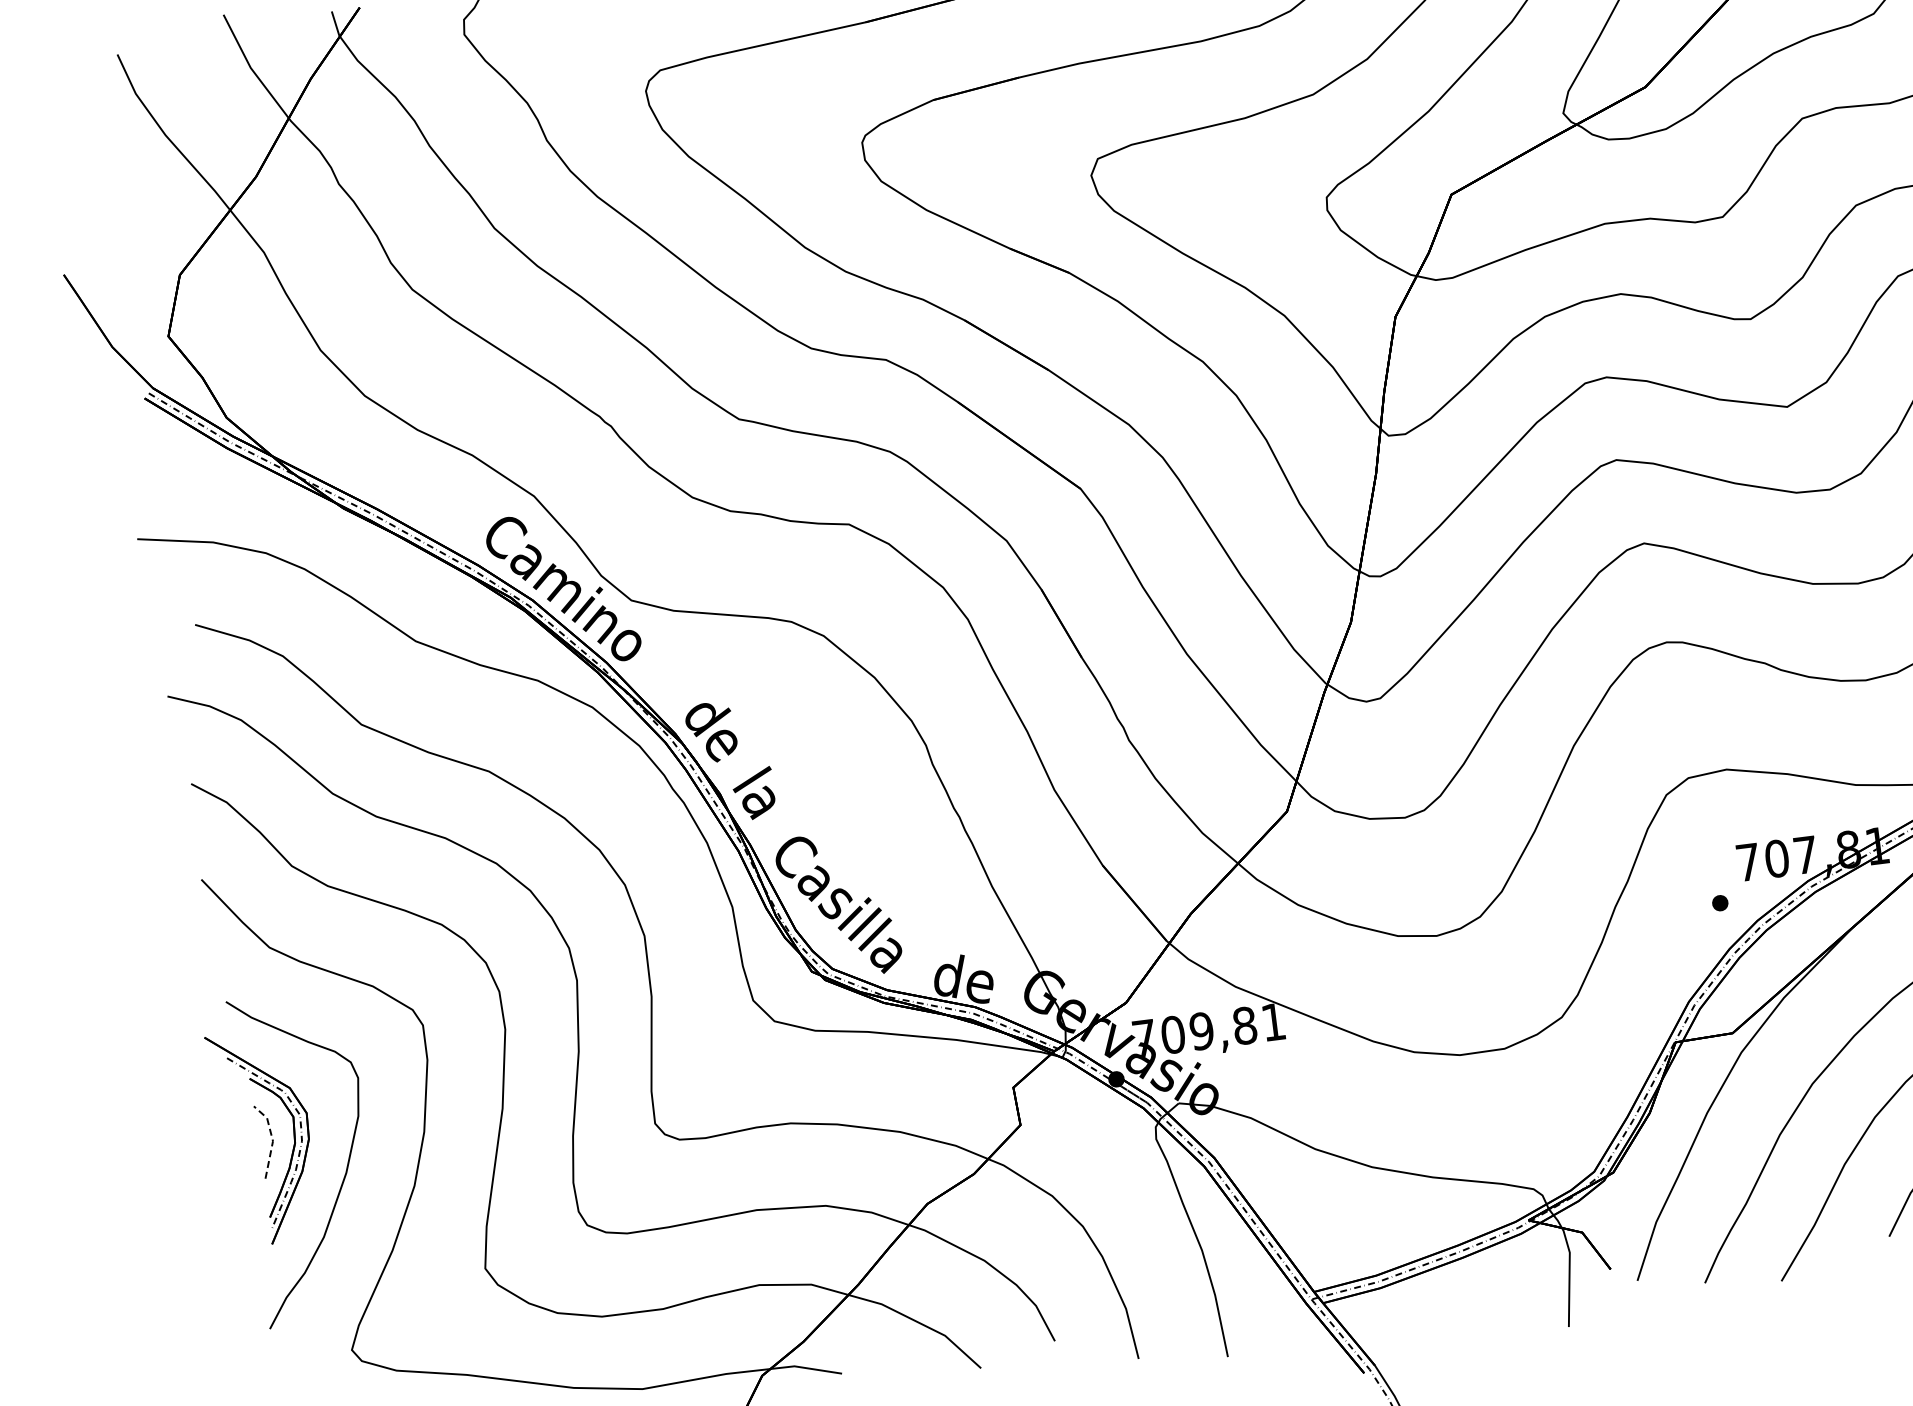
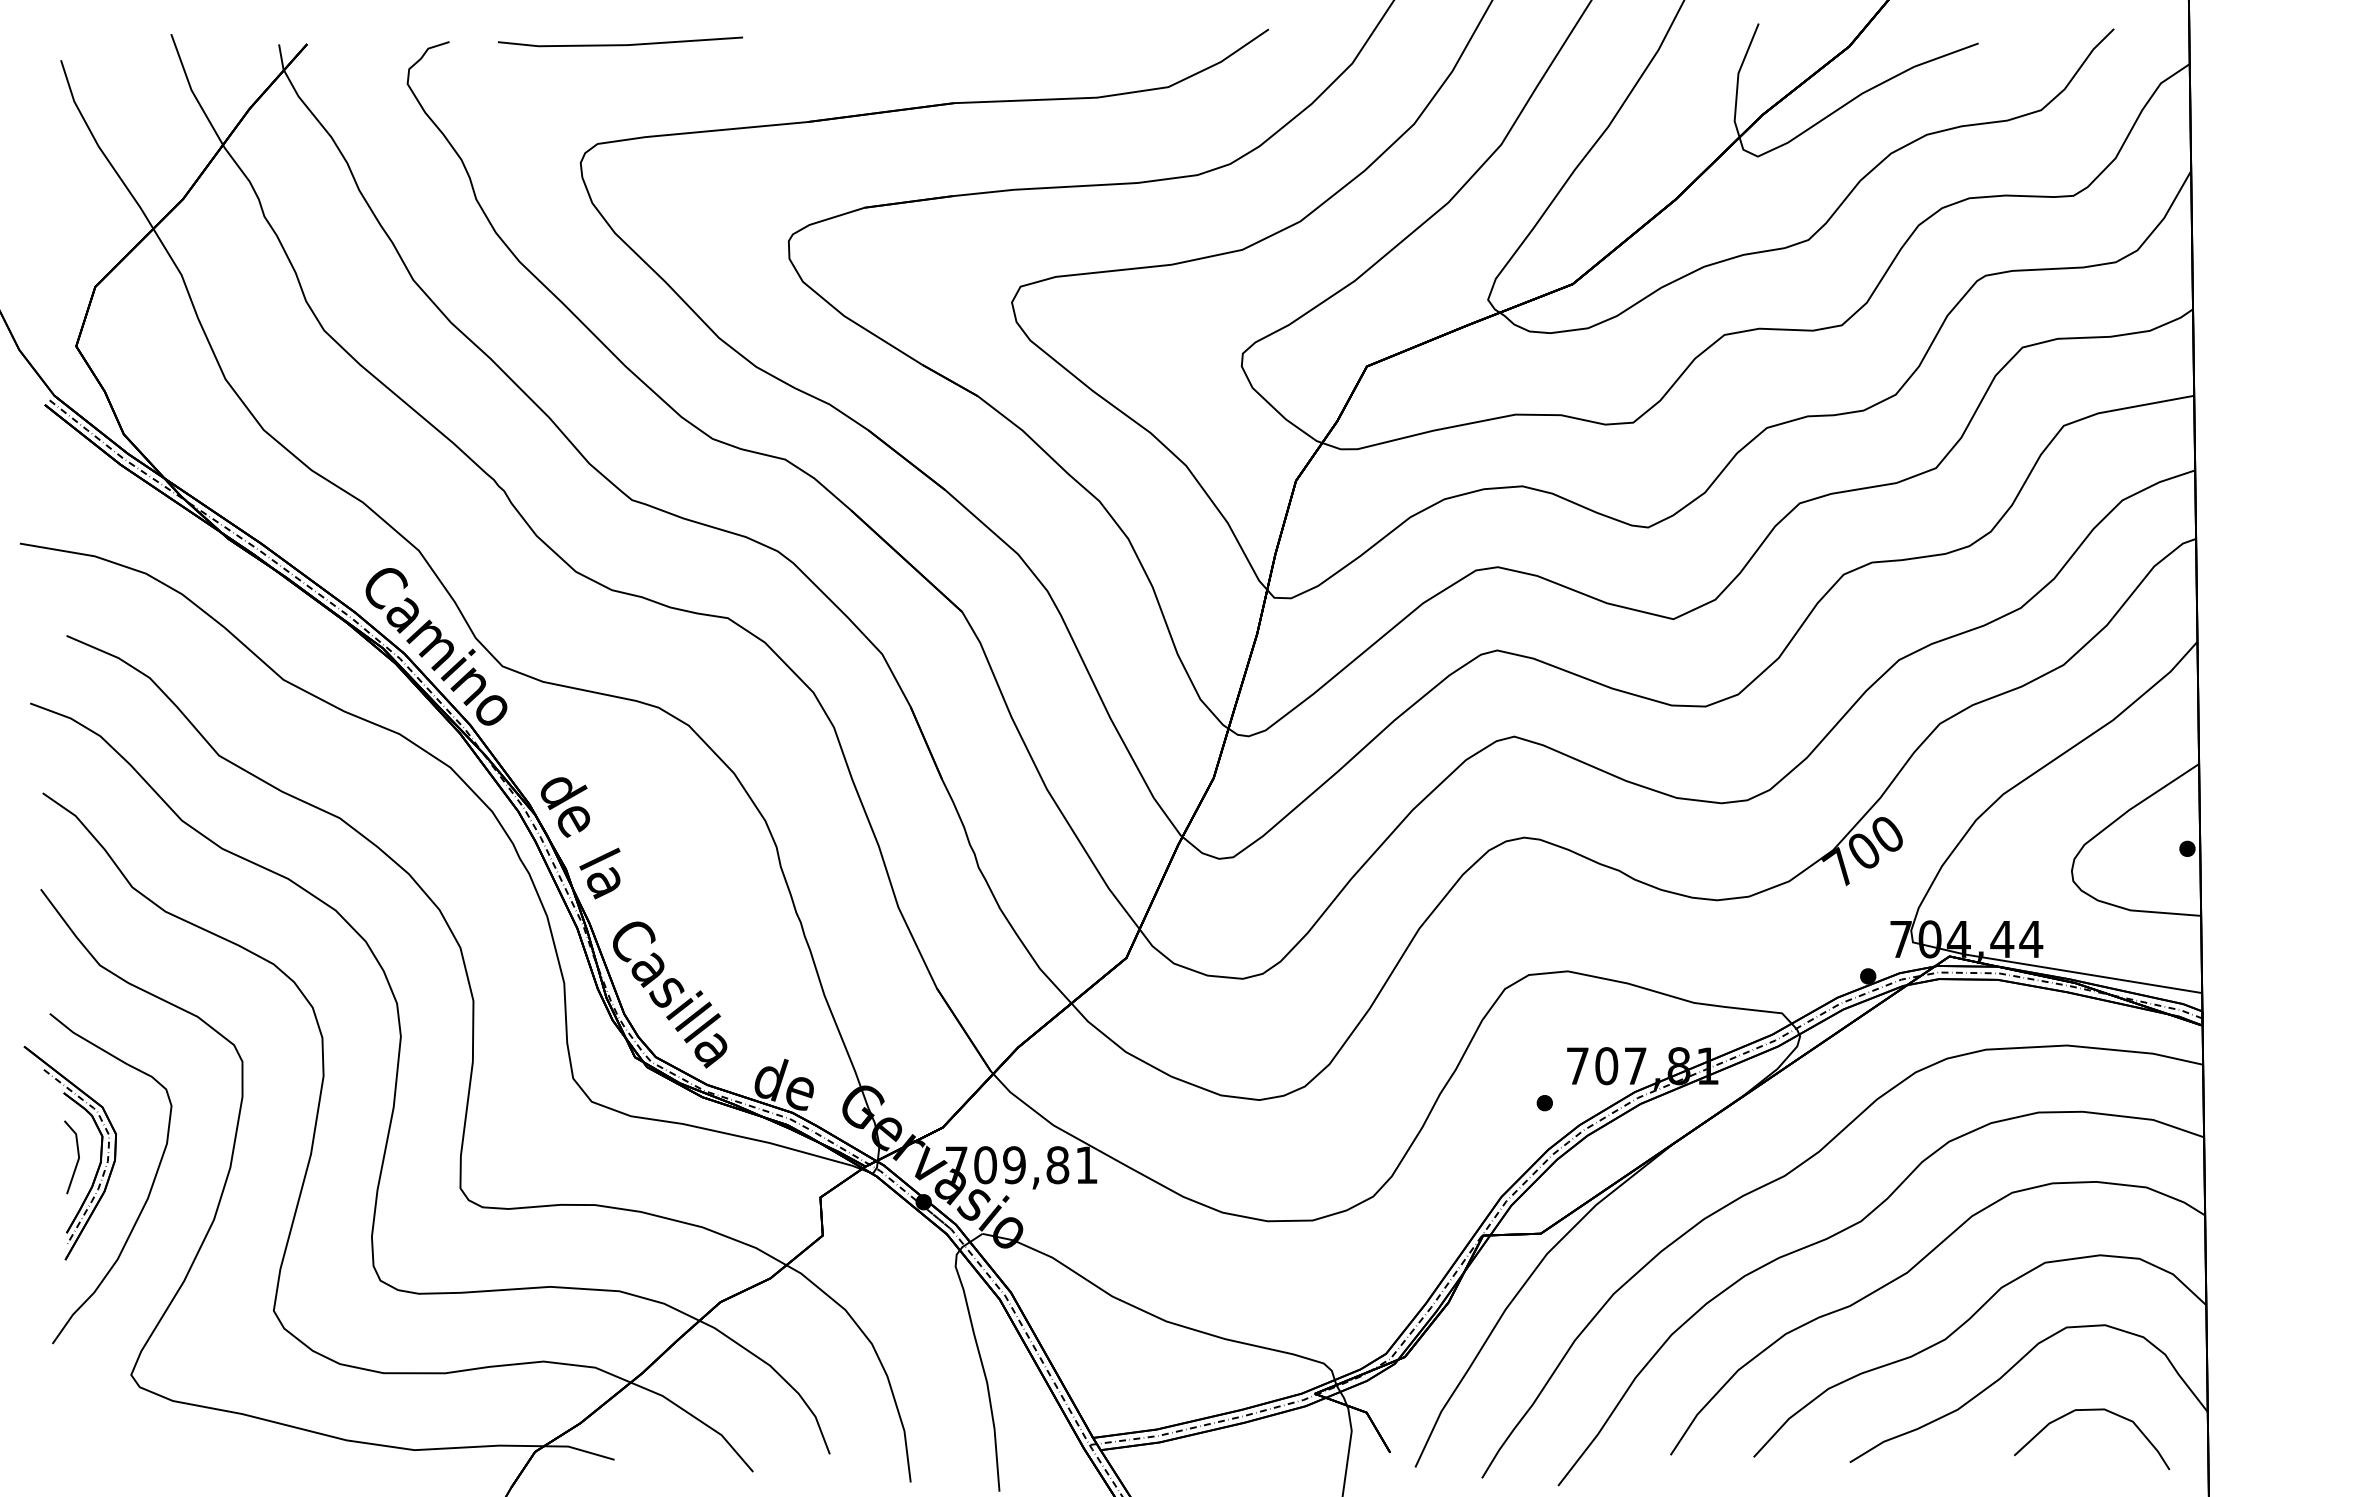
line: (272, 1138) -> (78, 1155), dashed -> solid

